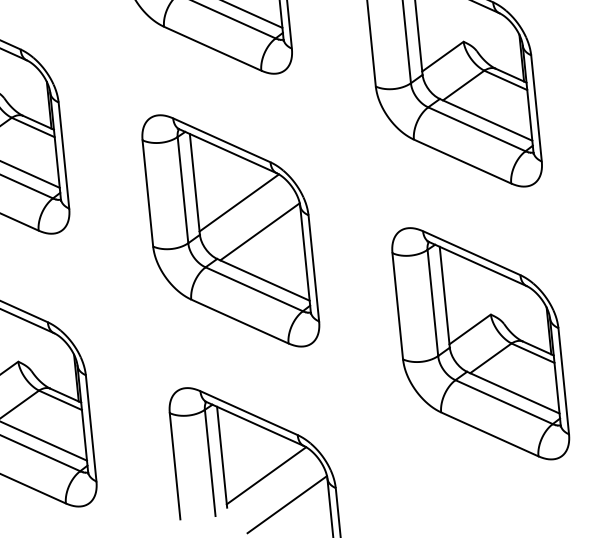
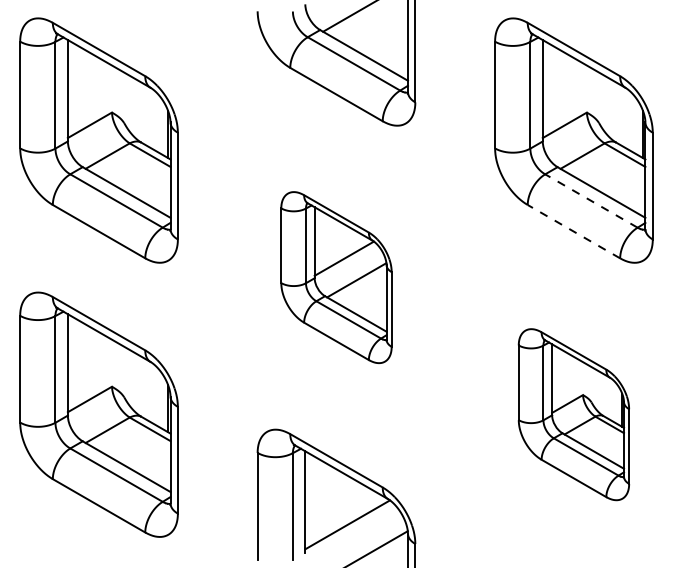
line: (476, 128) -> (591, 200), solid -> dashed
line: (462, 161) -> (573, 231), solid -> dashed
part: (230, 230) -> (336, 277), size x0.7
part: (480, 343) -> (573, 414), size x0.7

